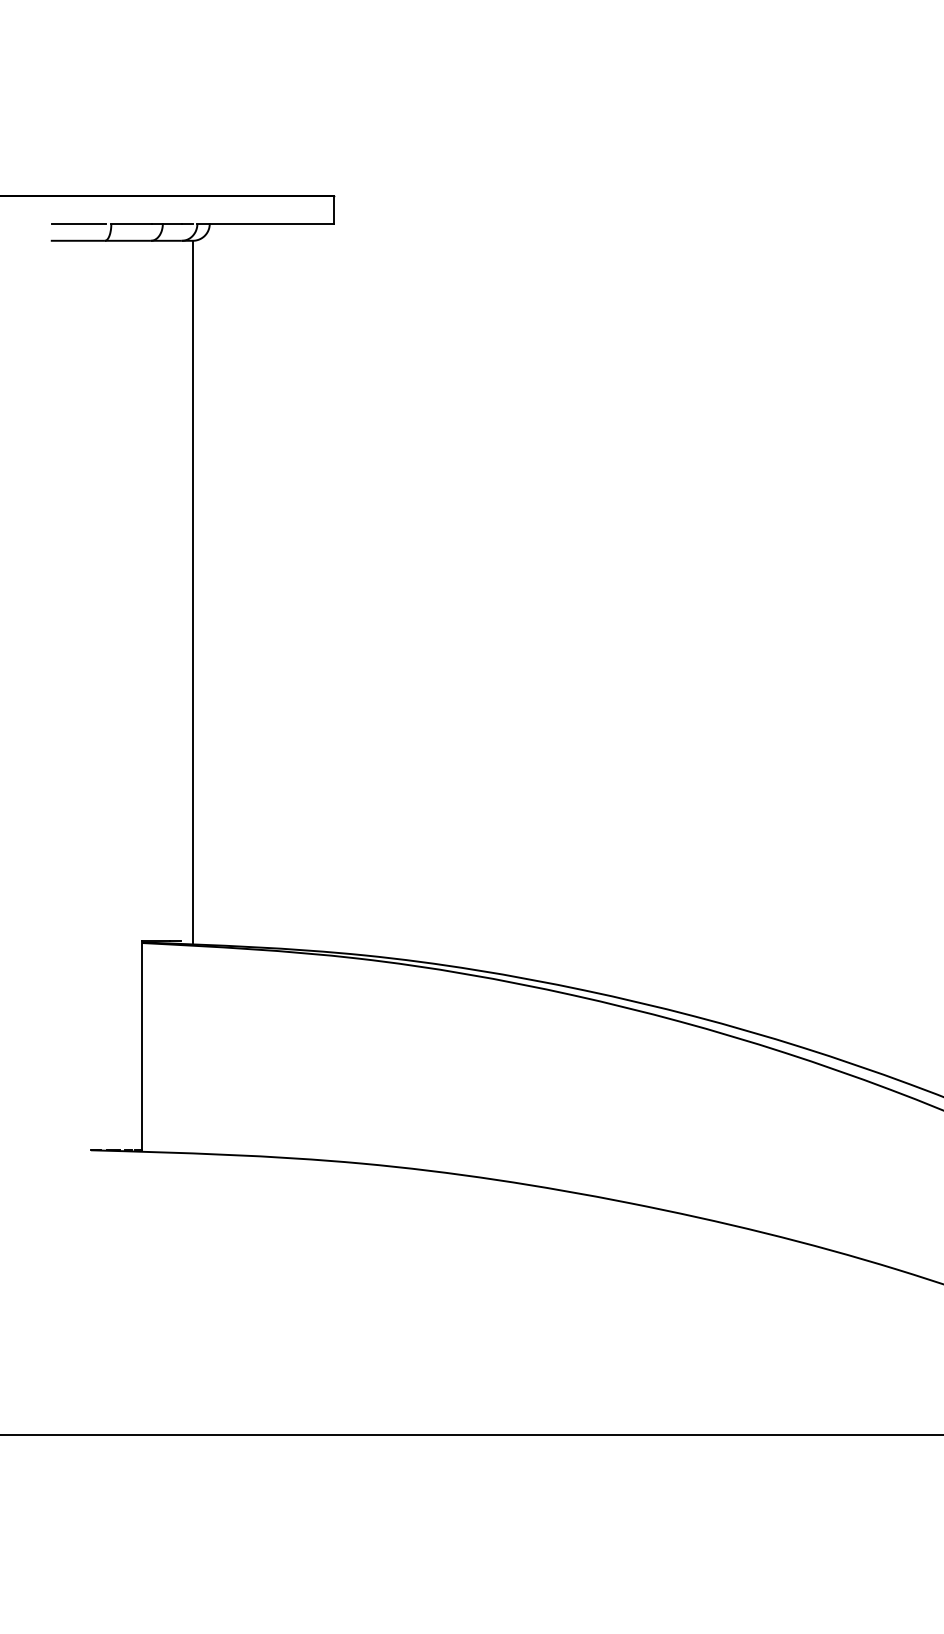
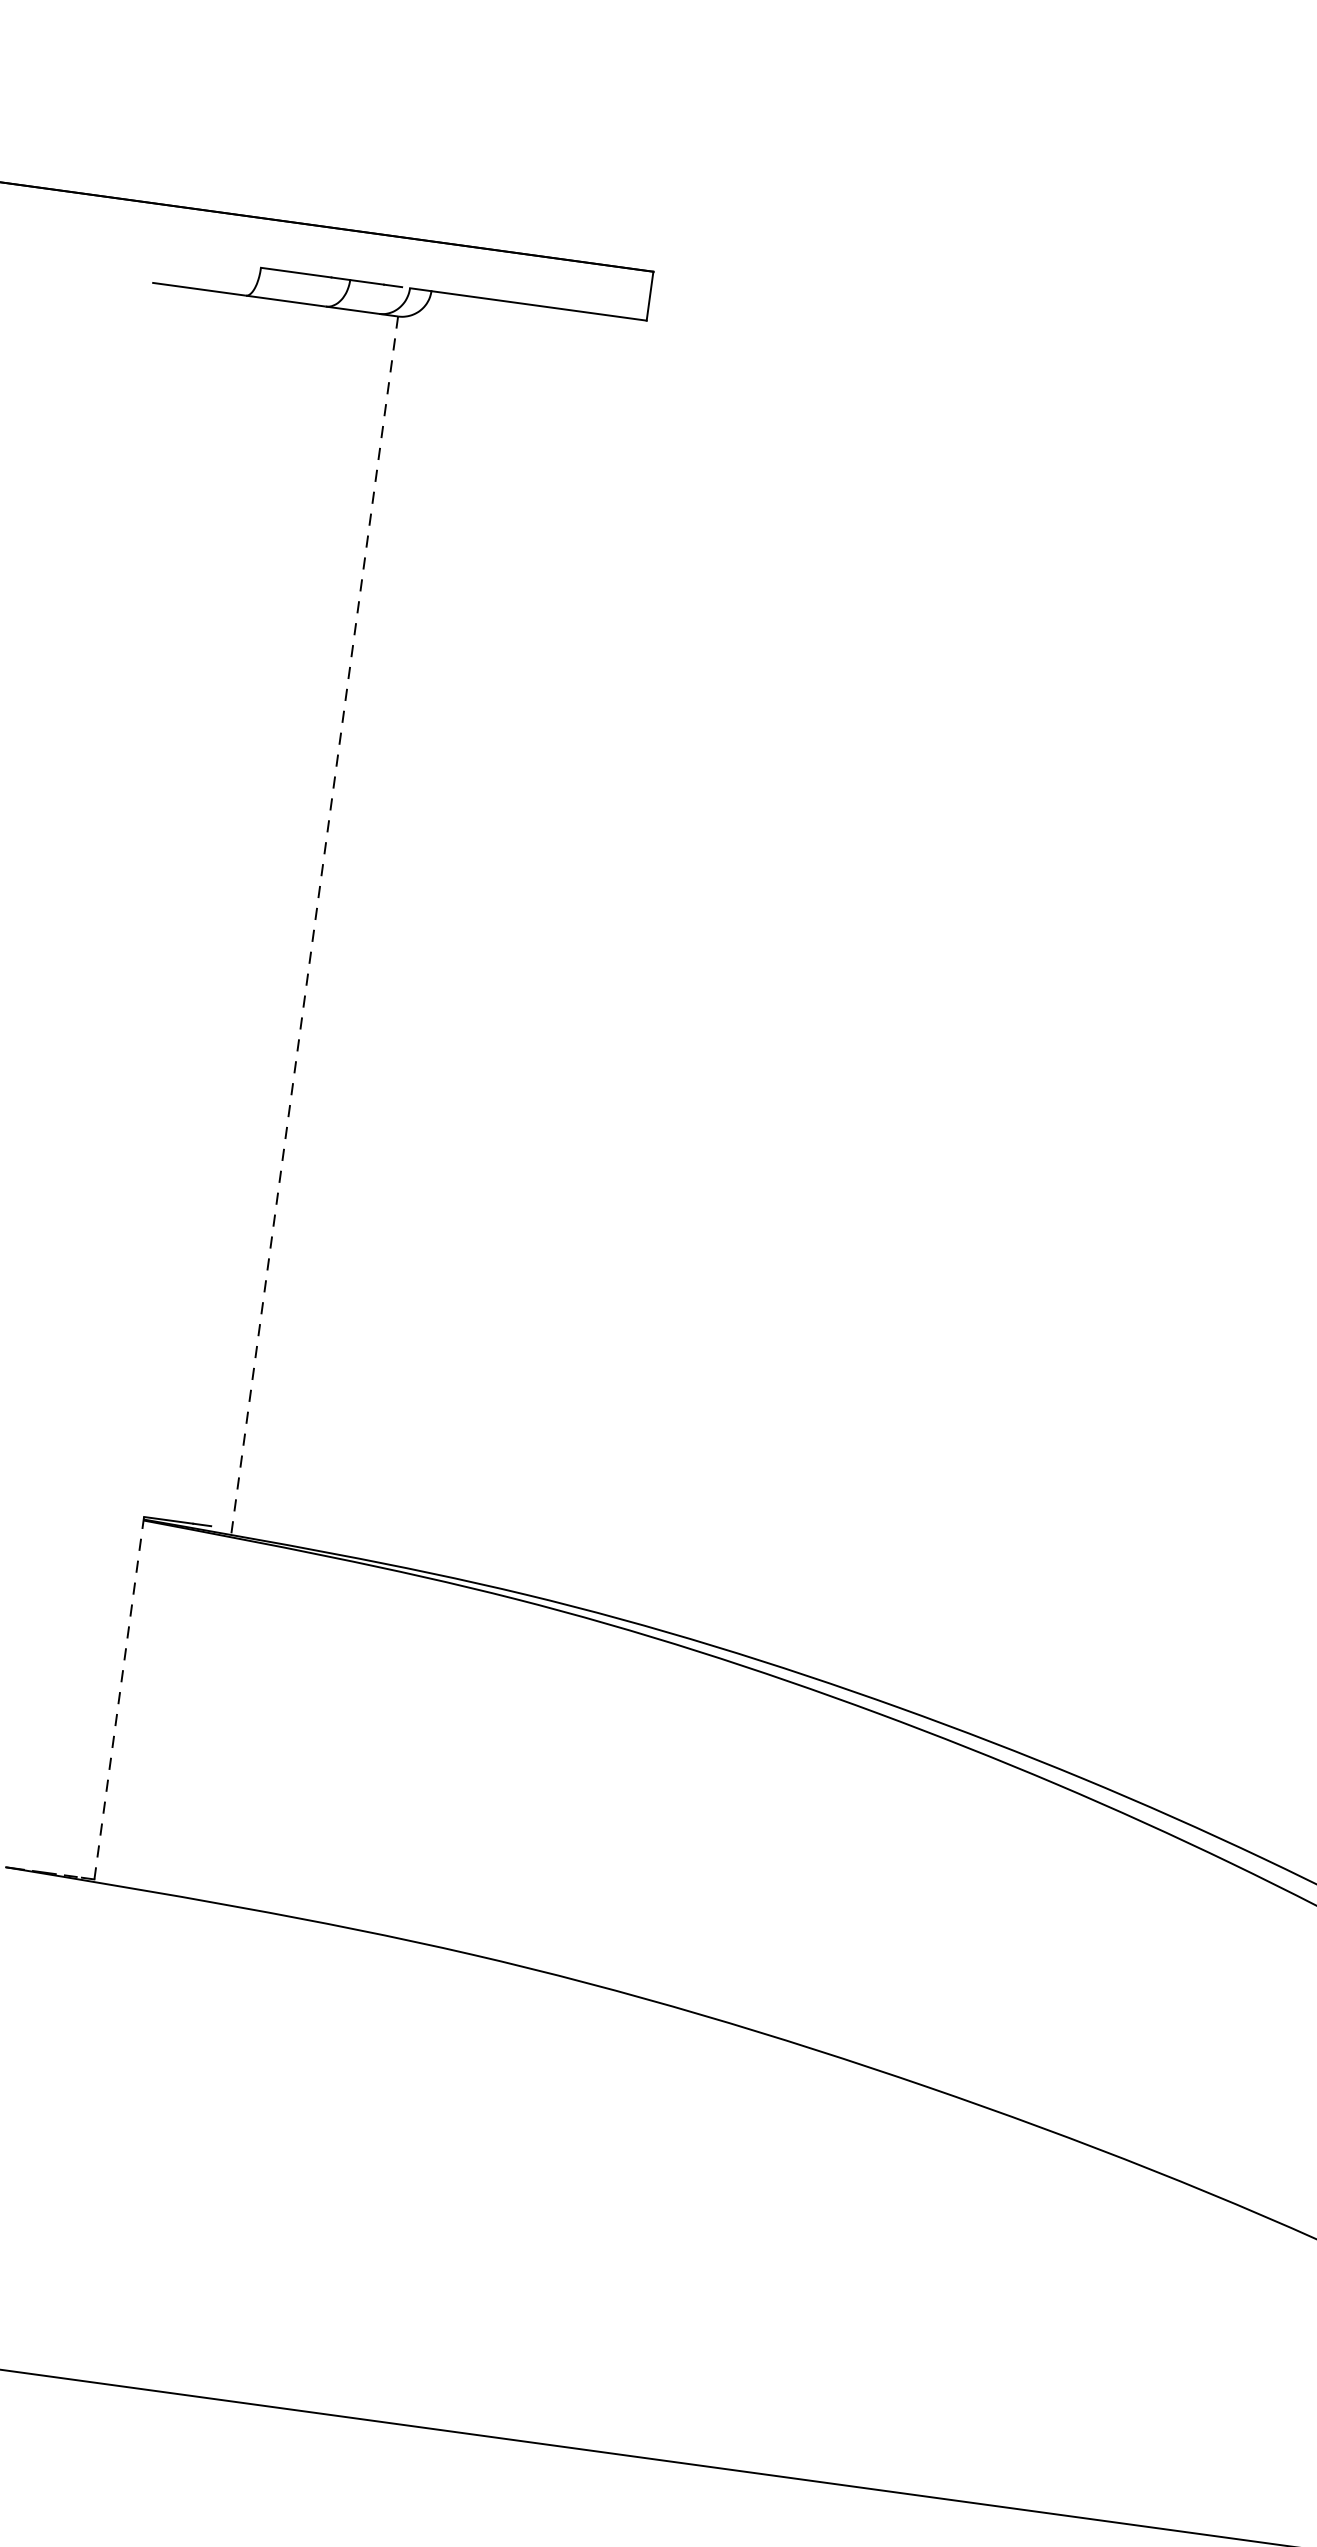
line: (79, 223) -> (205, 259), removed
line: (192, 591) -> (314, 923), solid -> dashed
line: (142, 1045) -> (120, 1698), solid -> dashed

